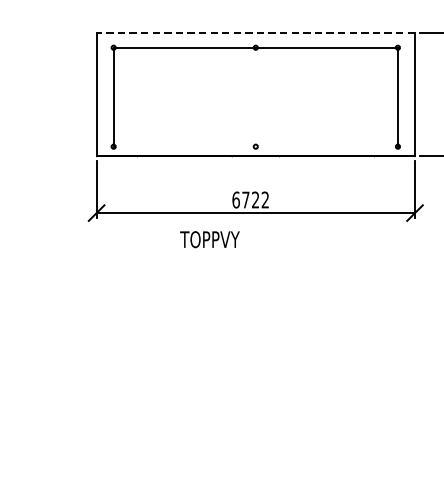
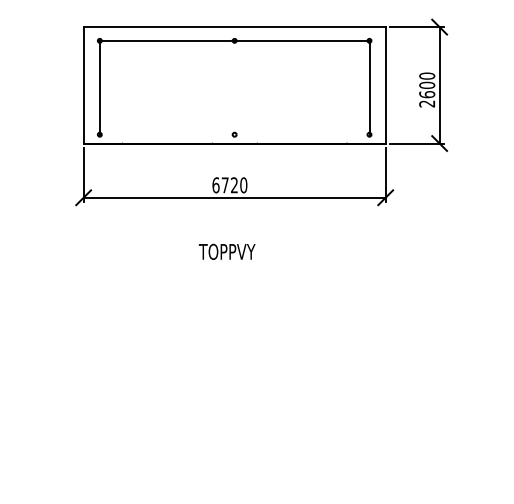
line: (255, 33) -> (234, 27), dashed -> solid
text: (265, 200) -> (243, 185), 6722 -> 6720
text: (209, 239) -> (226, 251), moved

